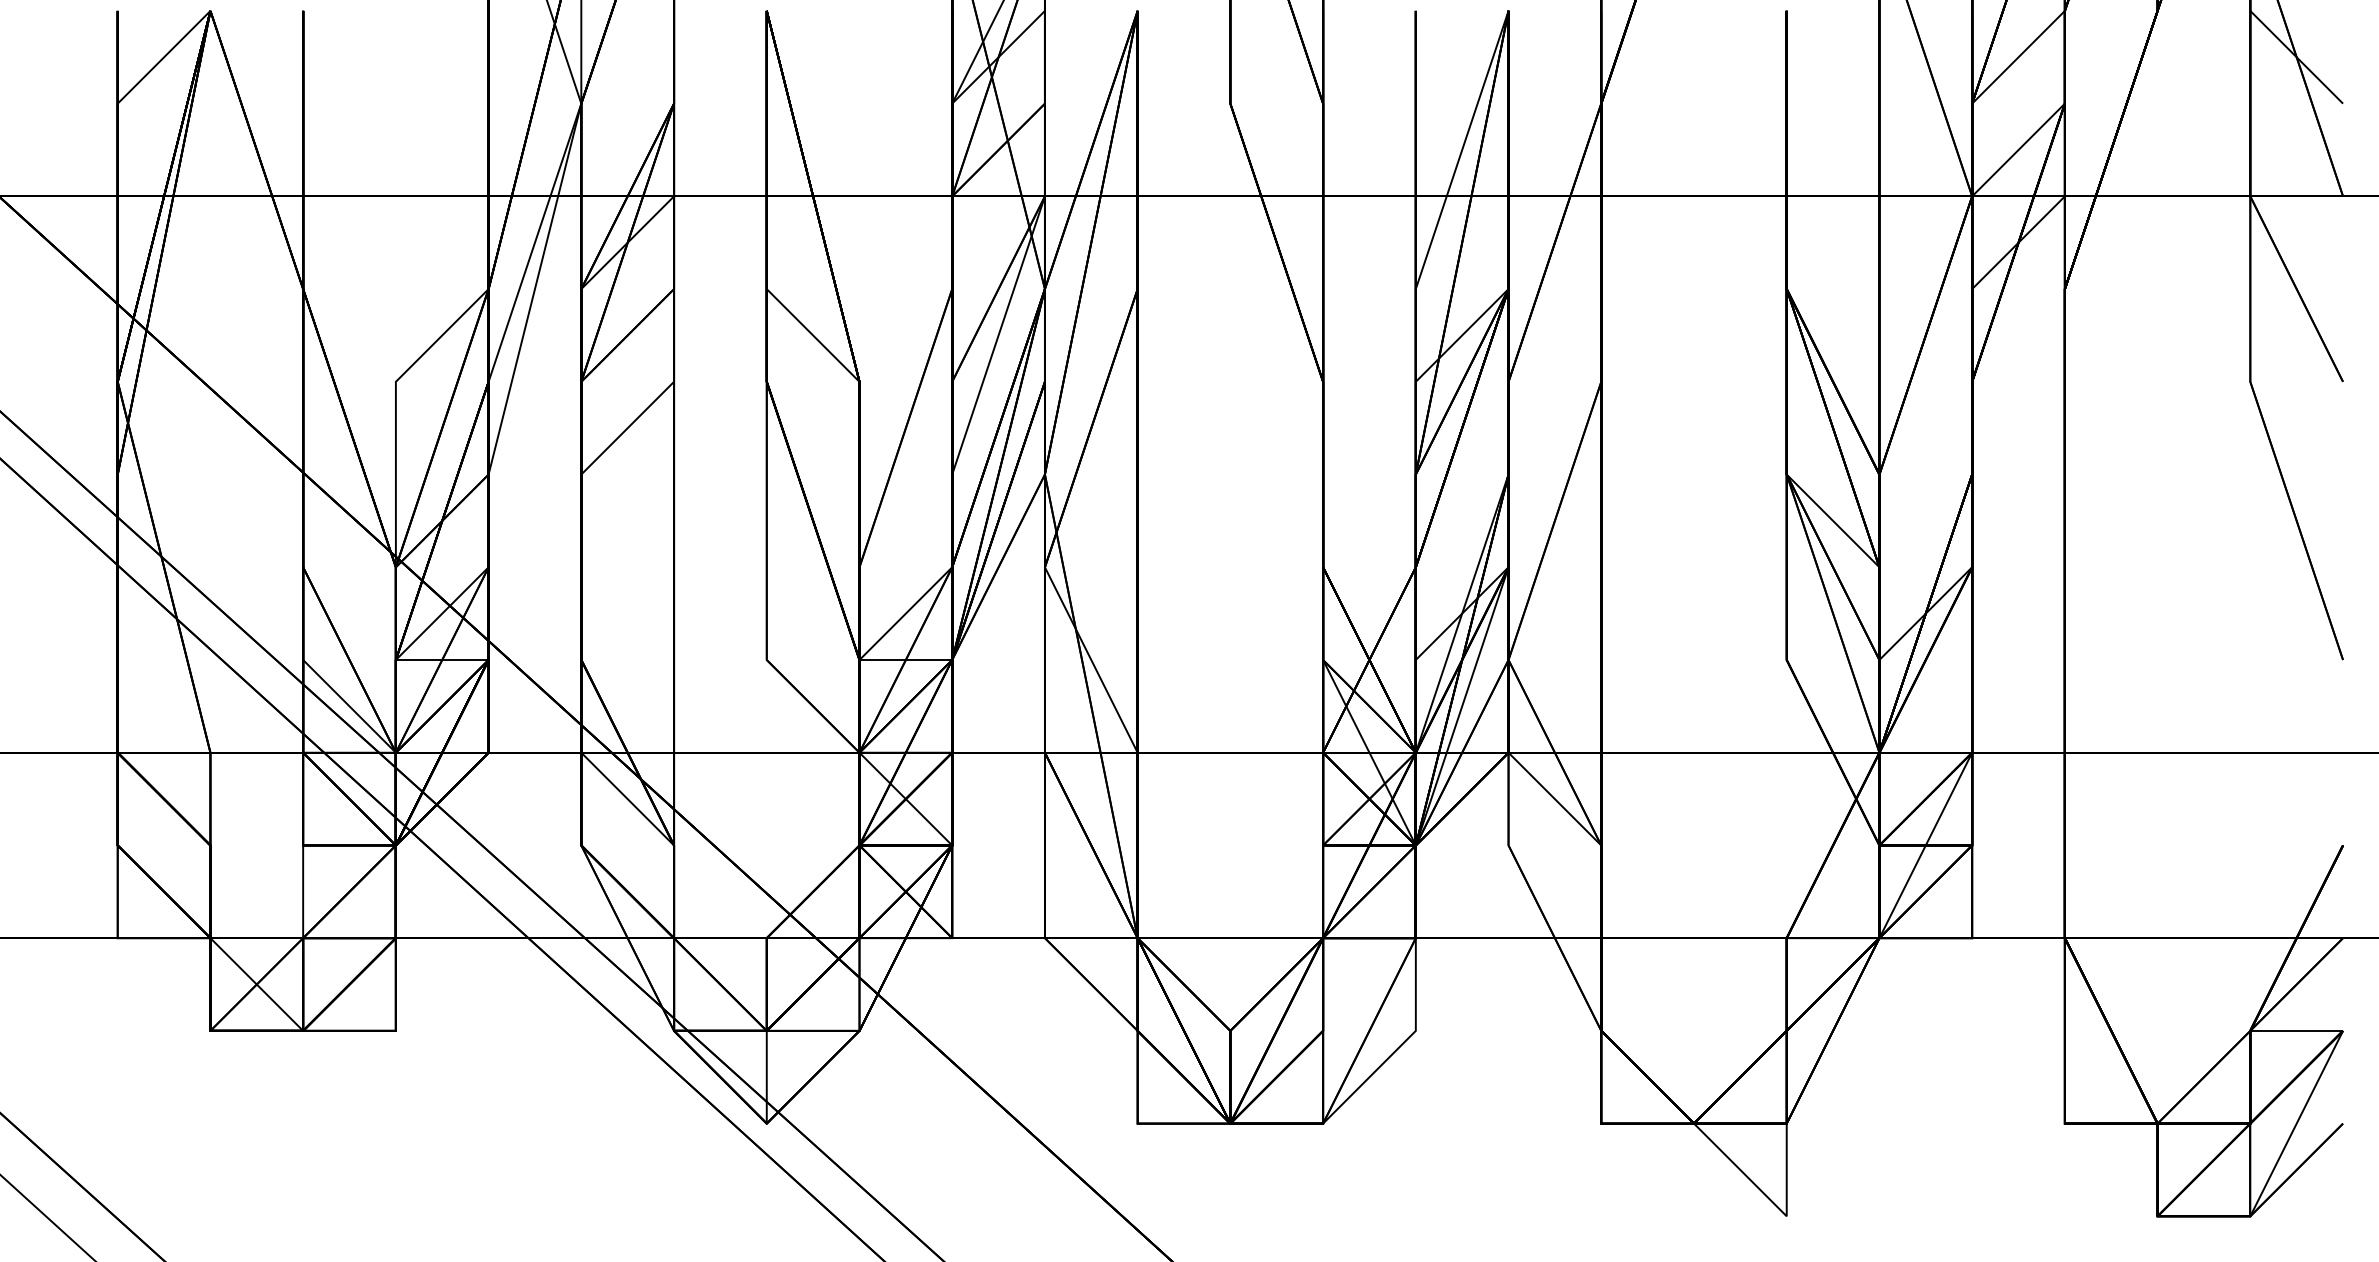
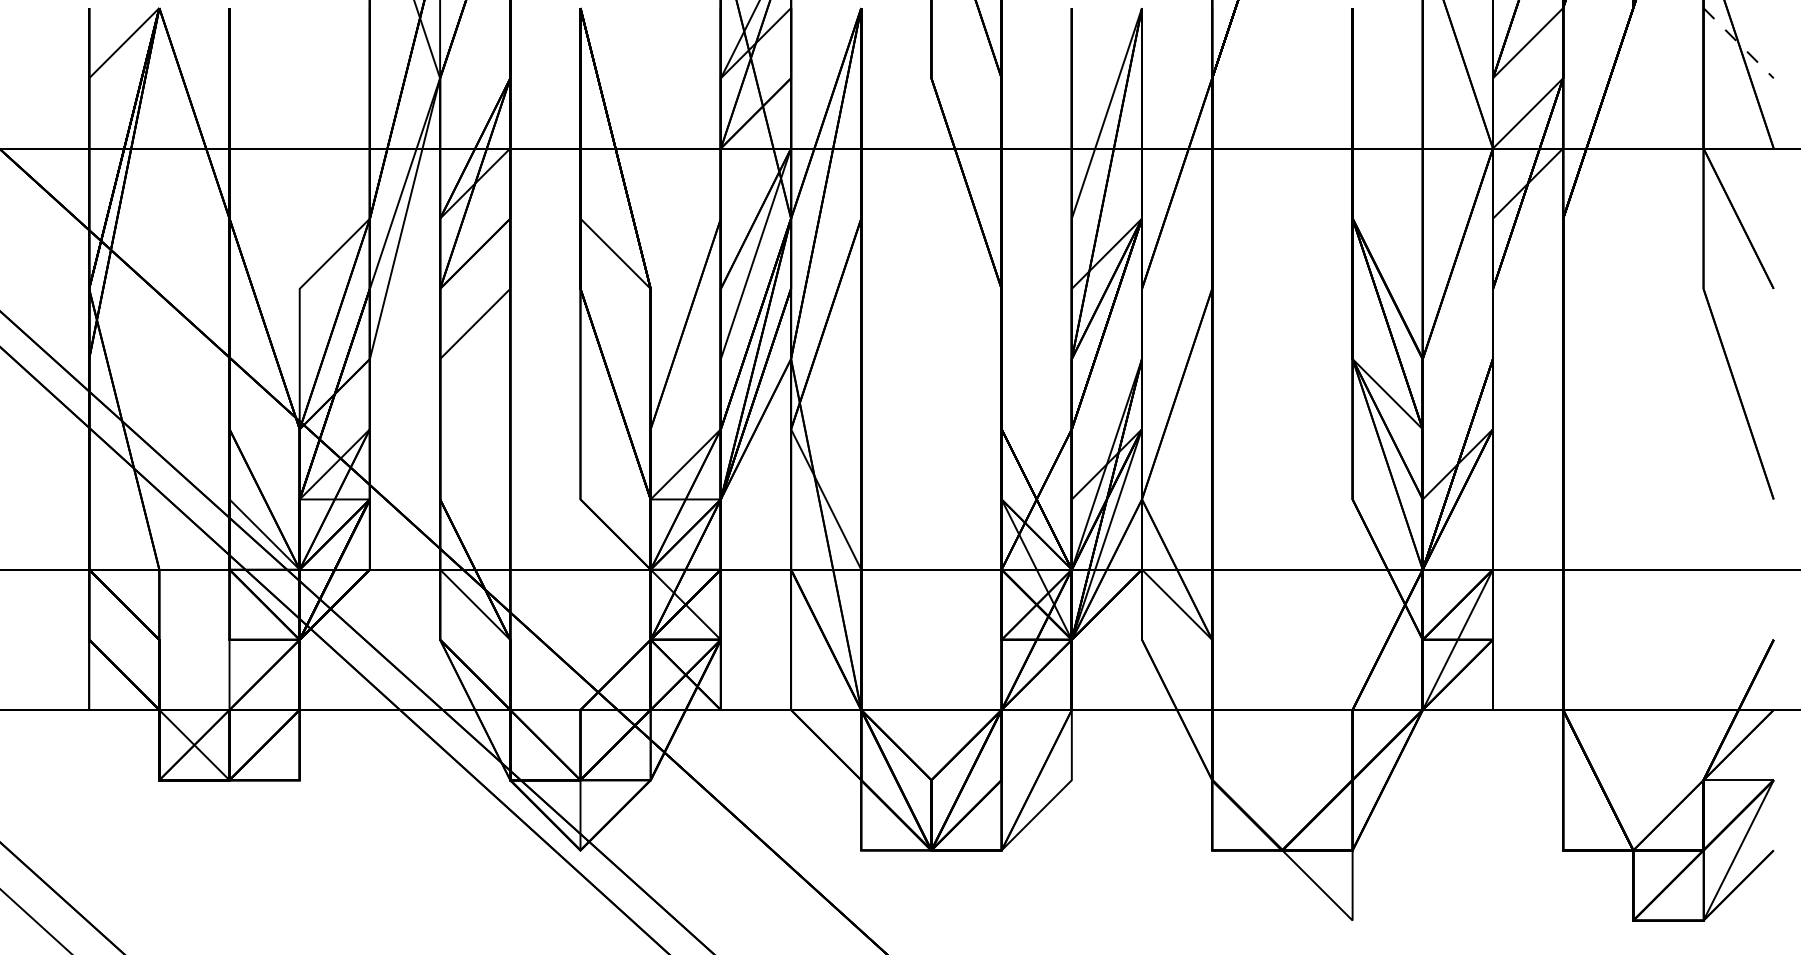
line: (2296, 57) -> (1738, 43), solid -> dashed

